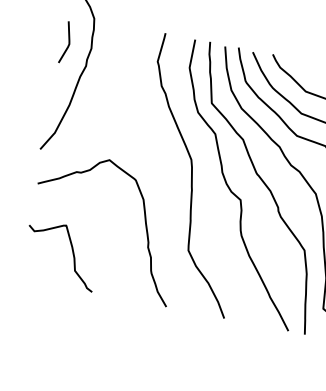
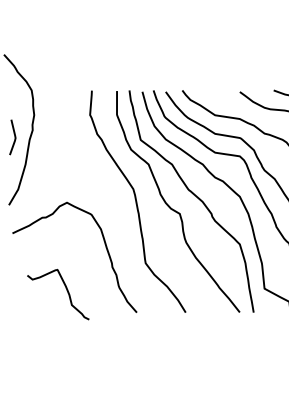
line: (68, 43) -> (14, 137), moved
curve: (72, 252) -> (66, 290), moved

